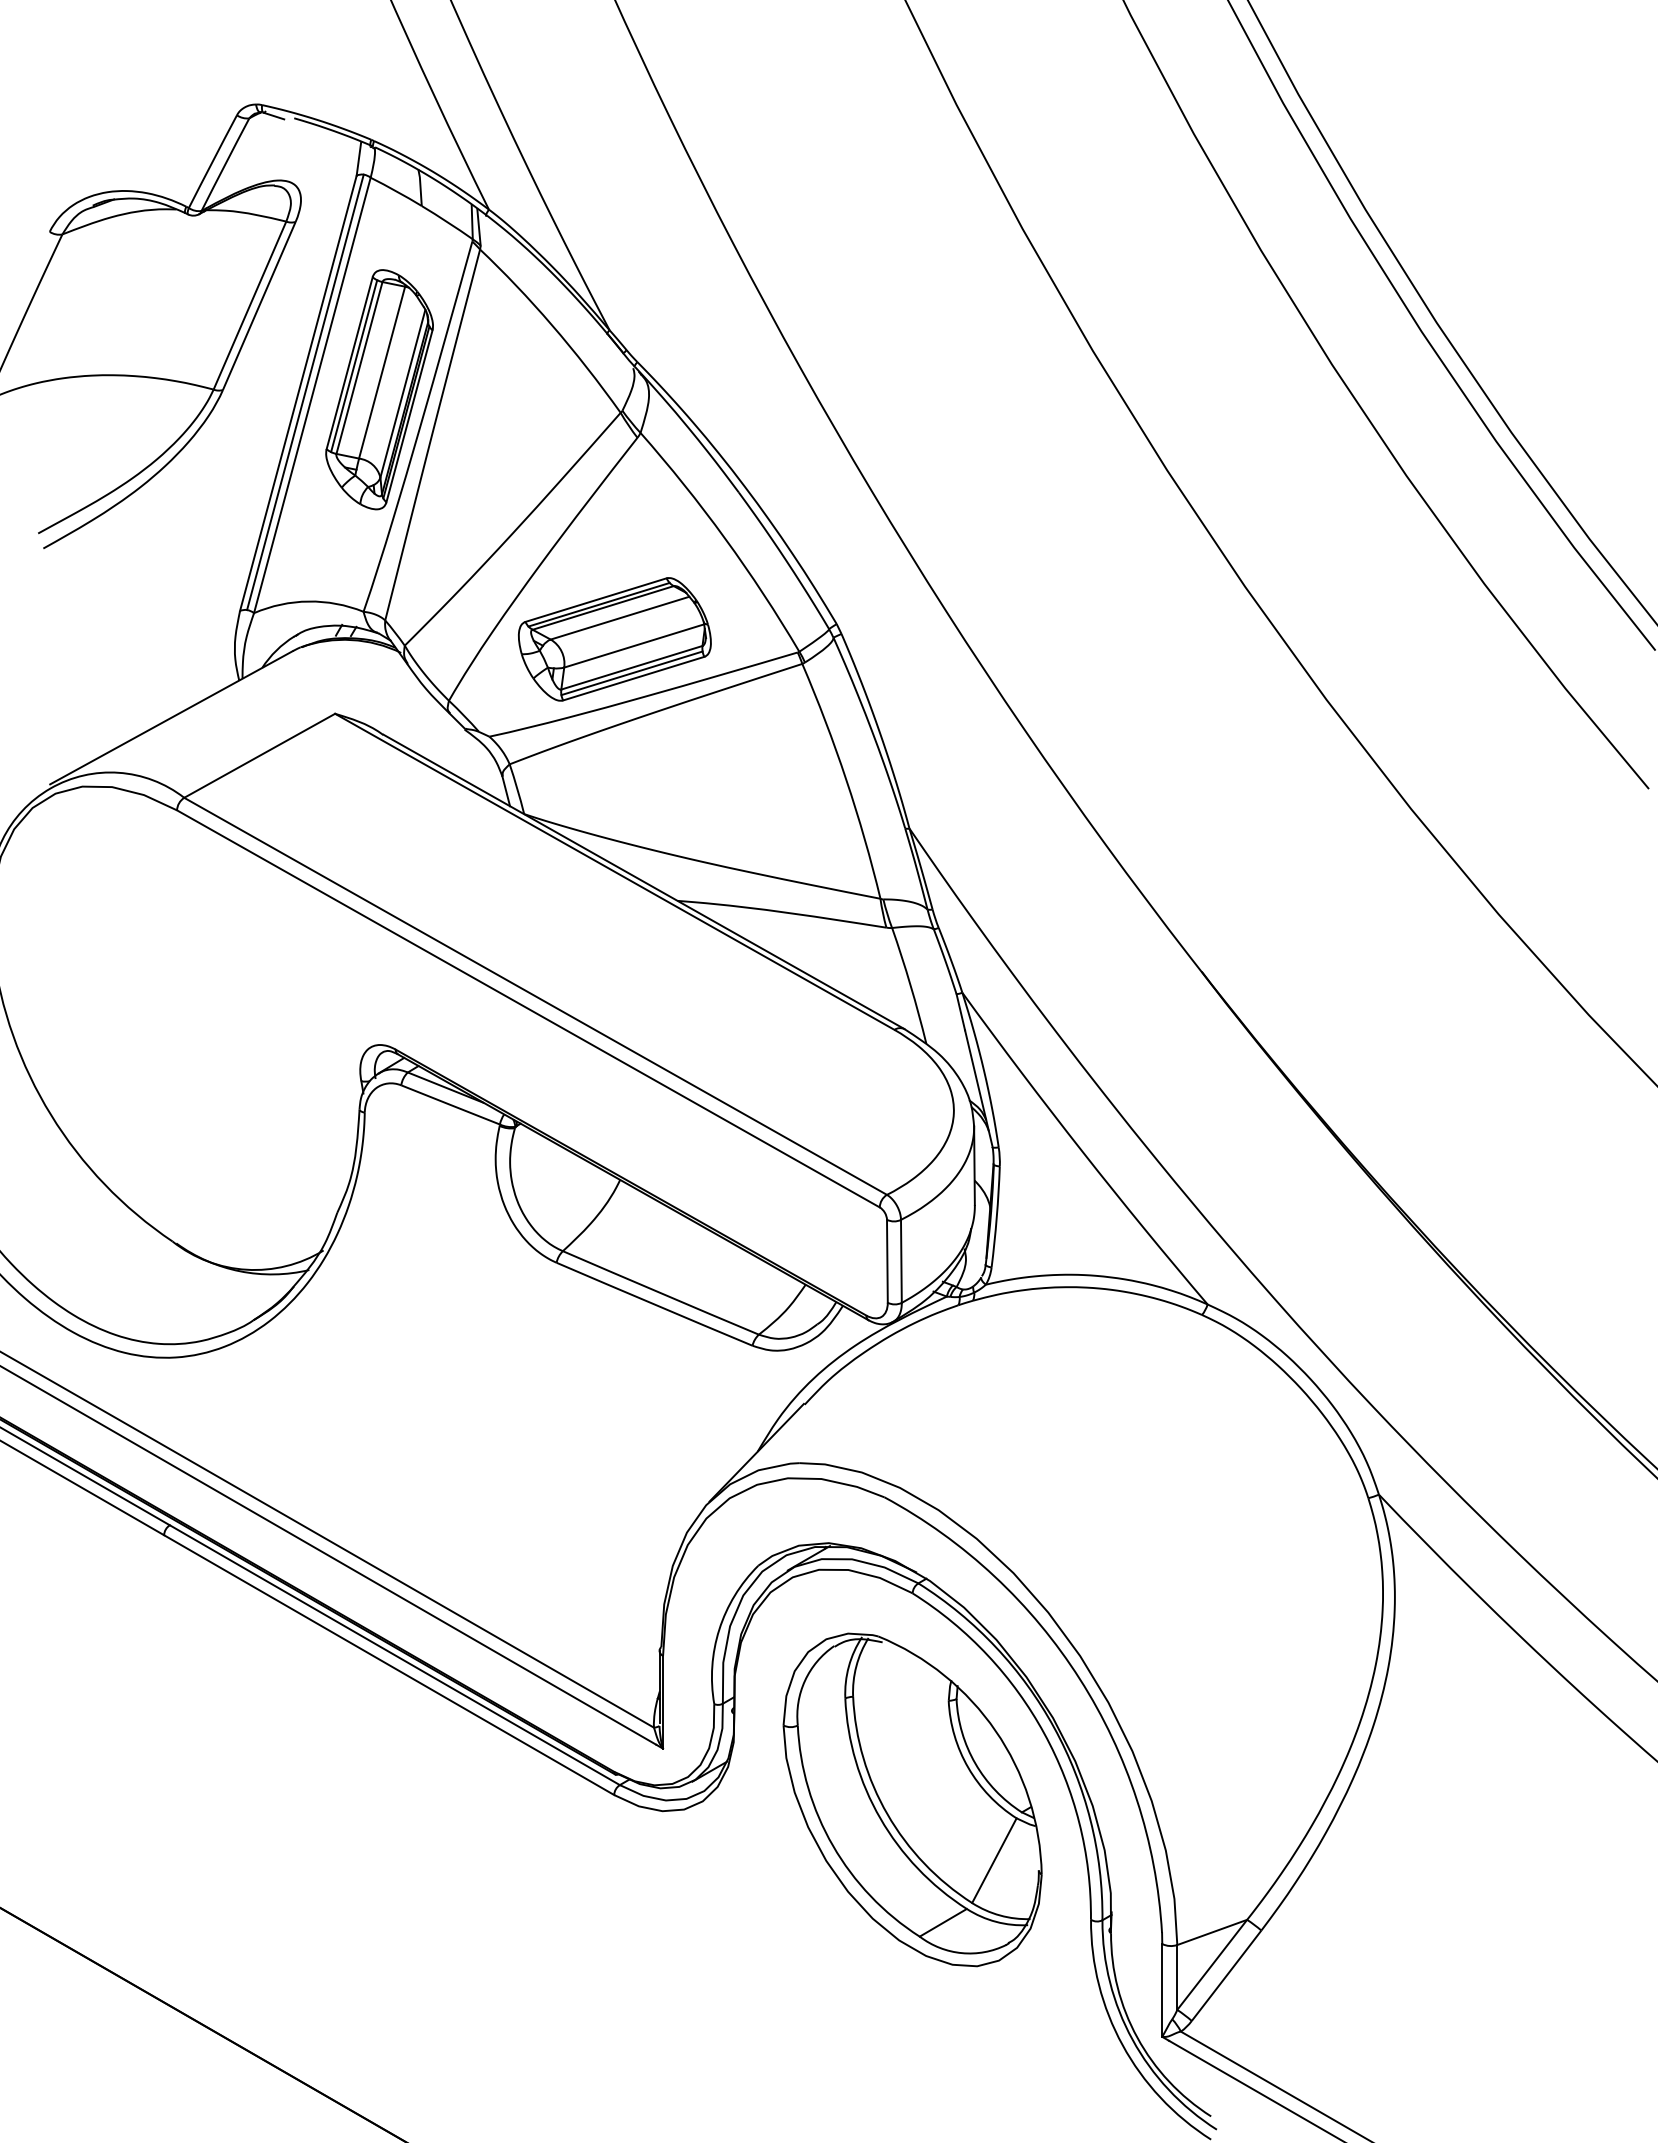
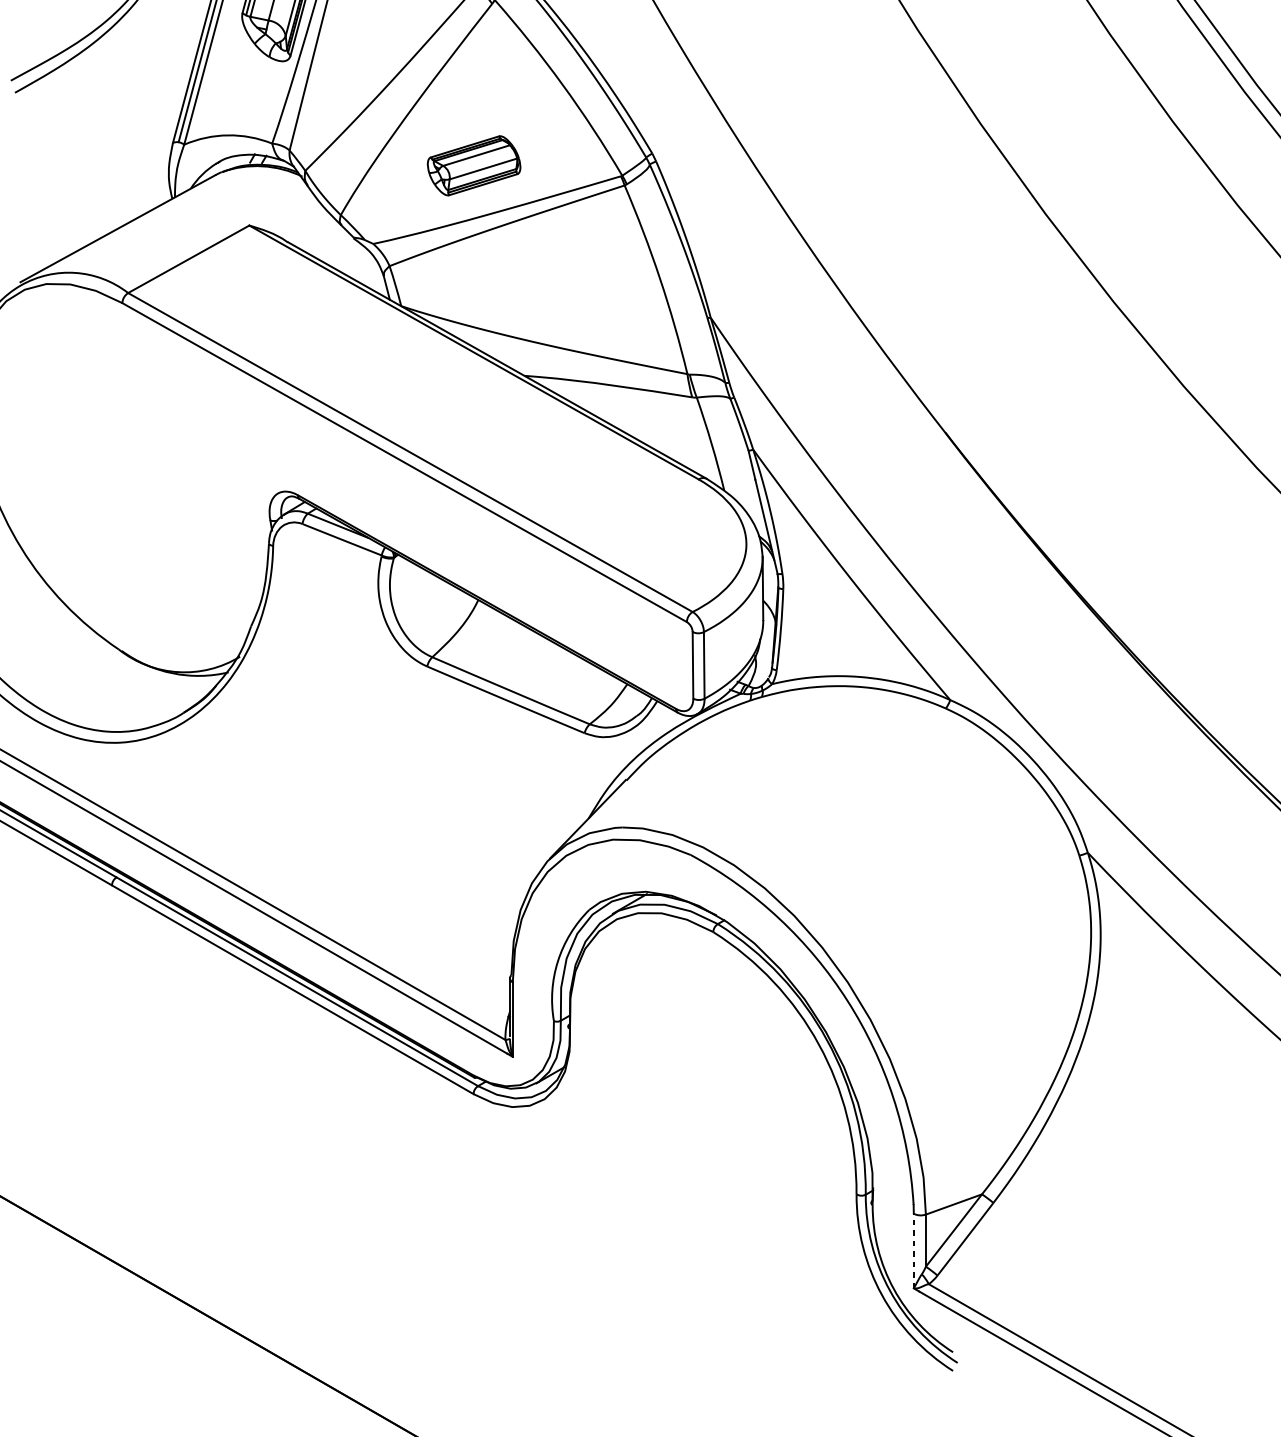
part: (614, 639) -> (473, 165), size x0.6
part: (912, 1799) -> (713, 1097), removed
line: (1162, 1989) -> (913, 1250), solid -> dashed

